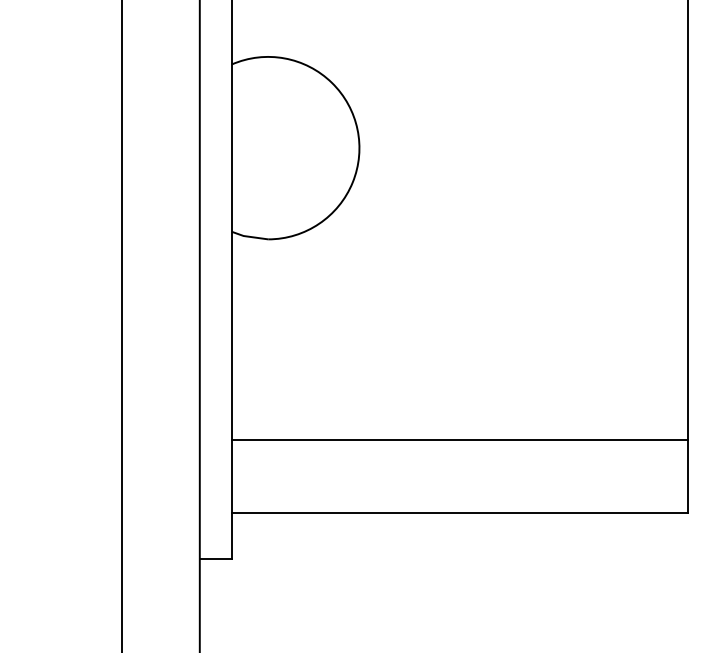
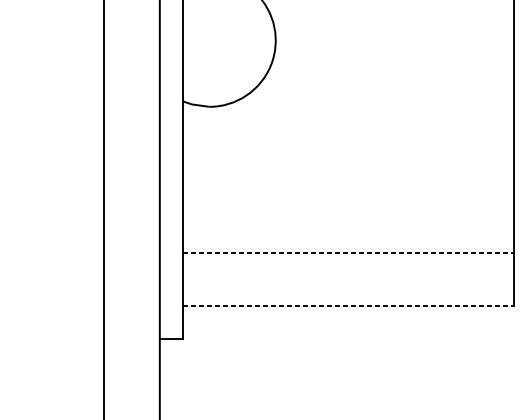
line: (460, 440) -> (349, 252), solid -> dashed
line: (460, 513) -> (349, 305), solid -> dashed

